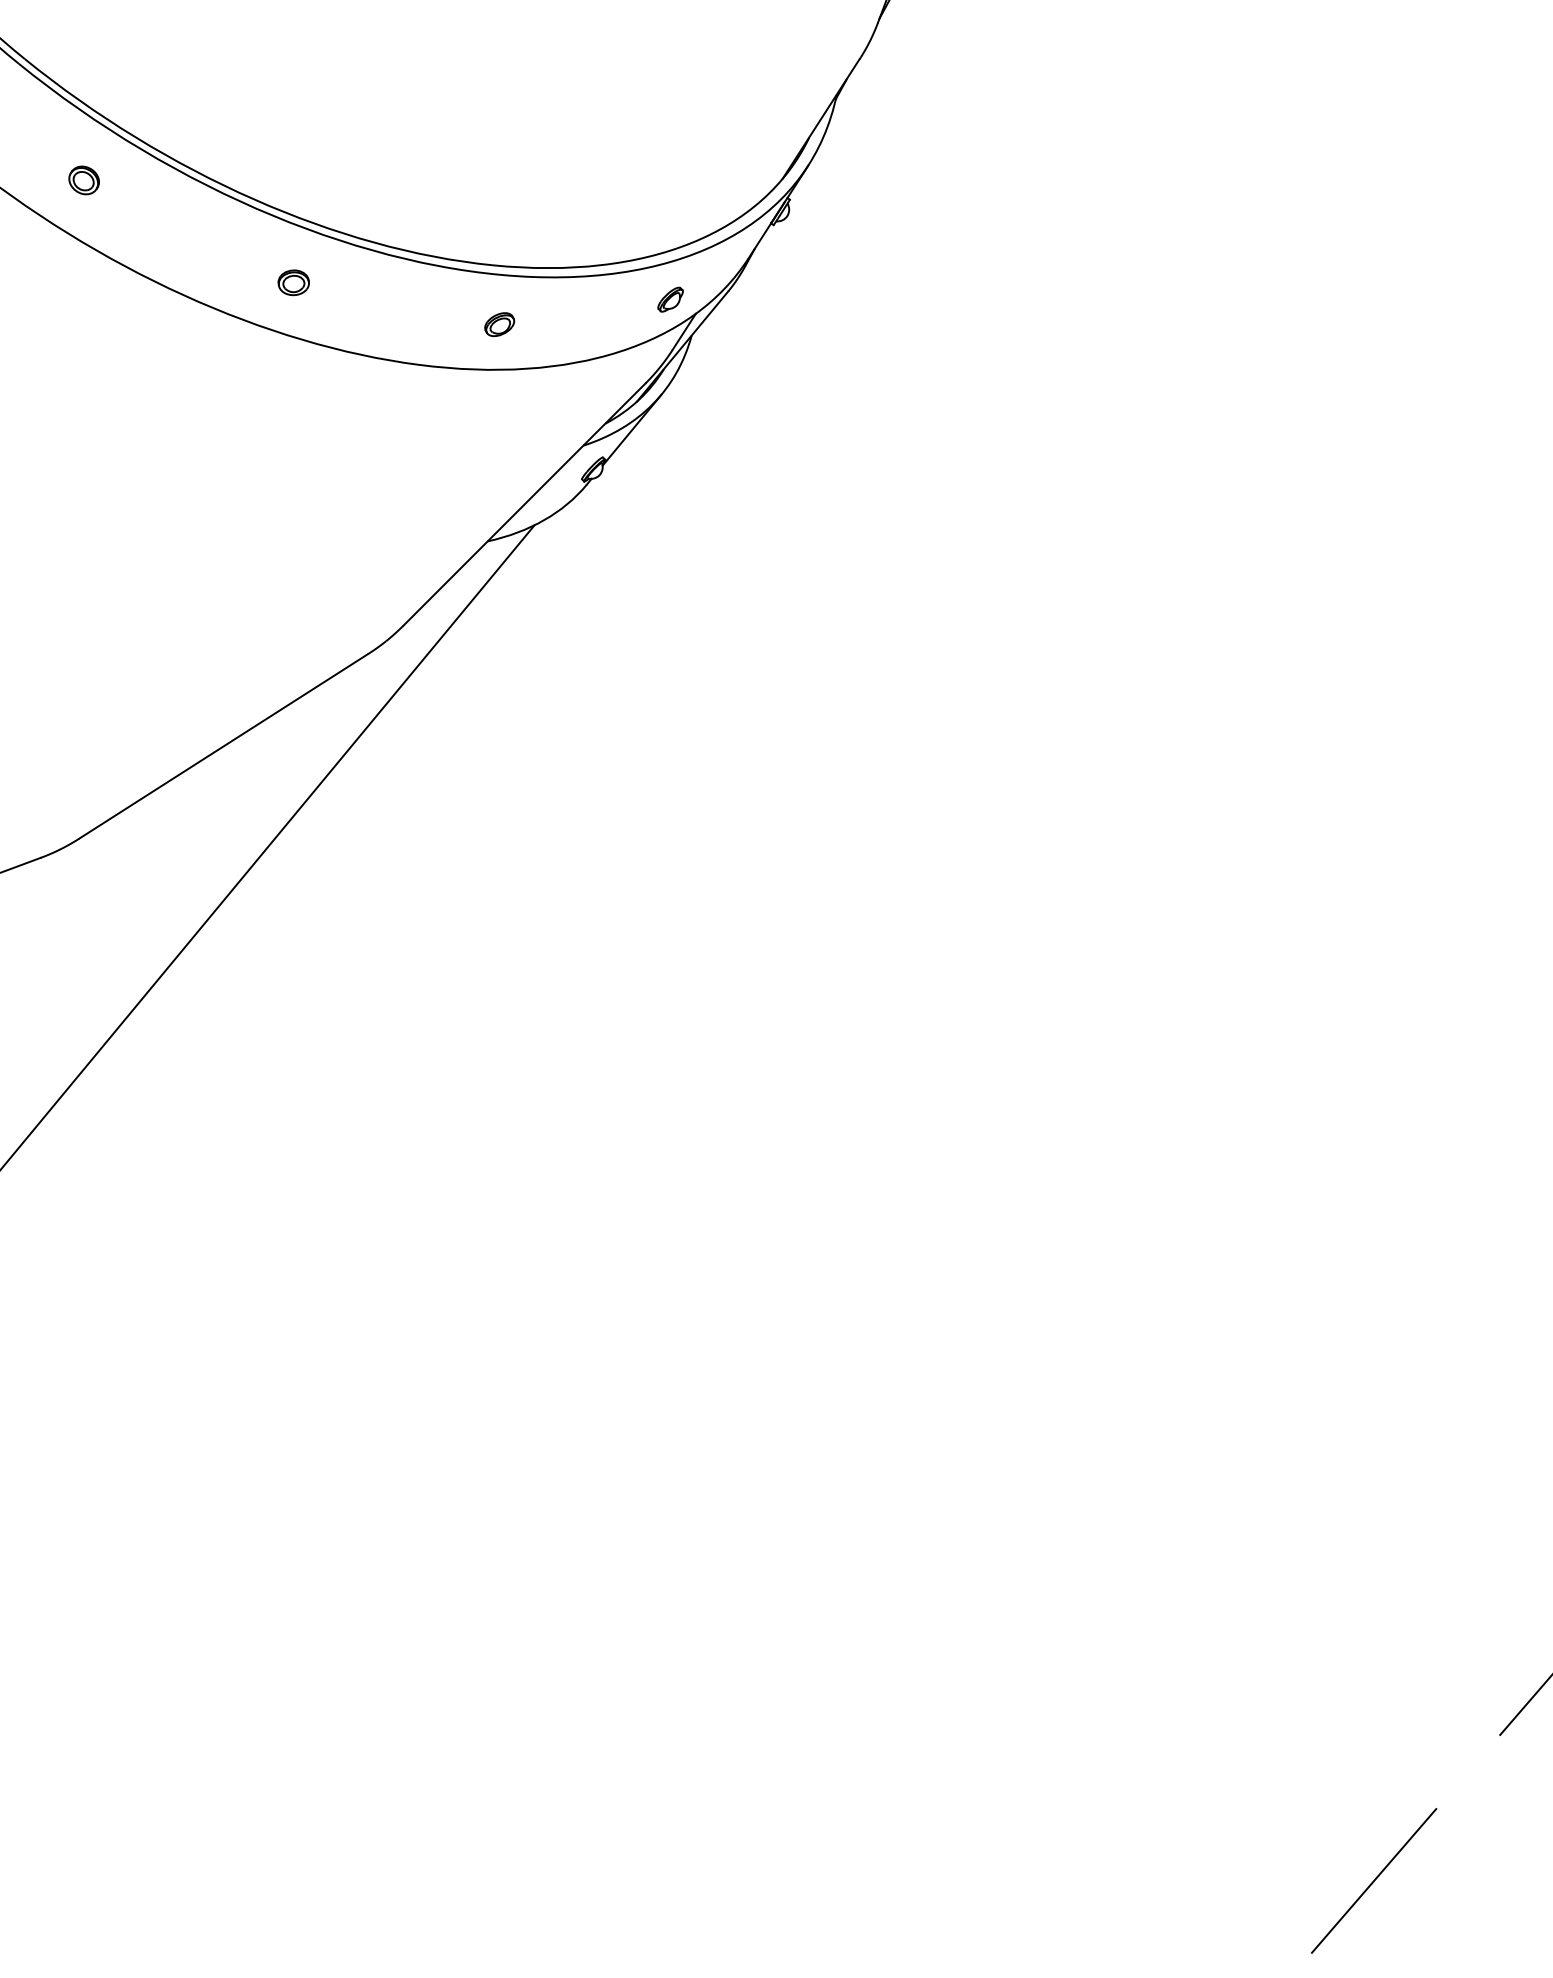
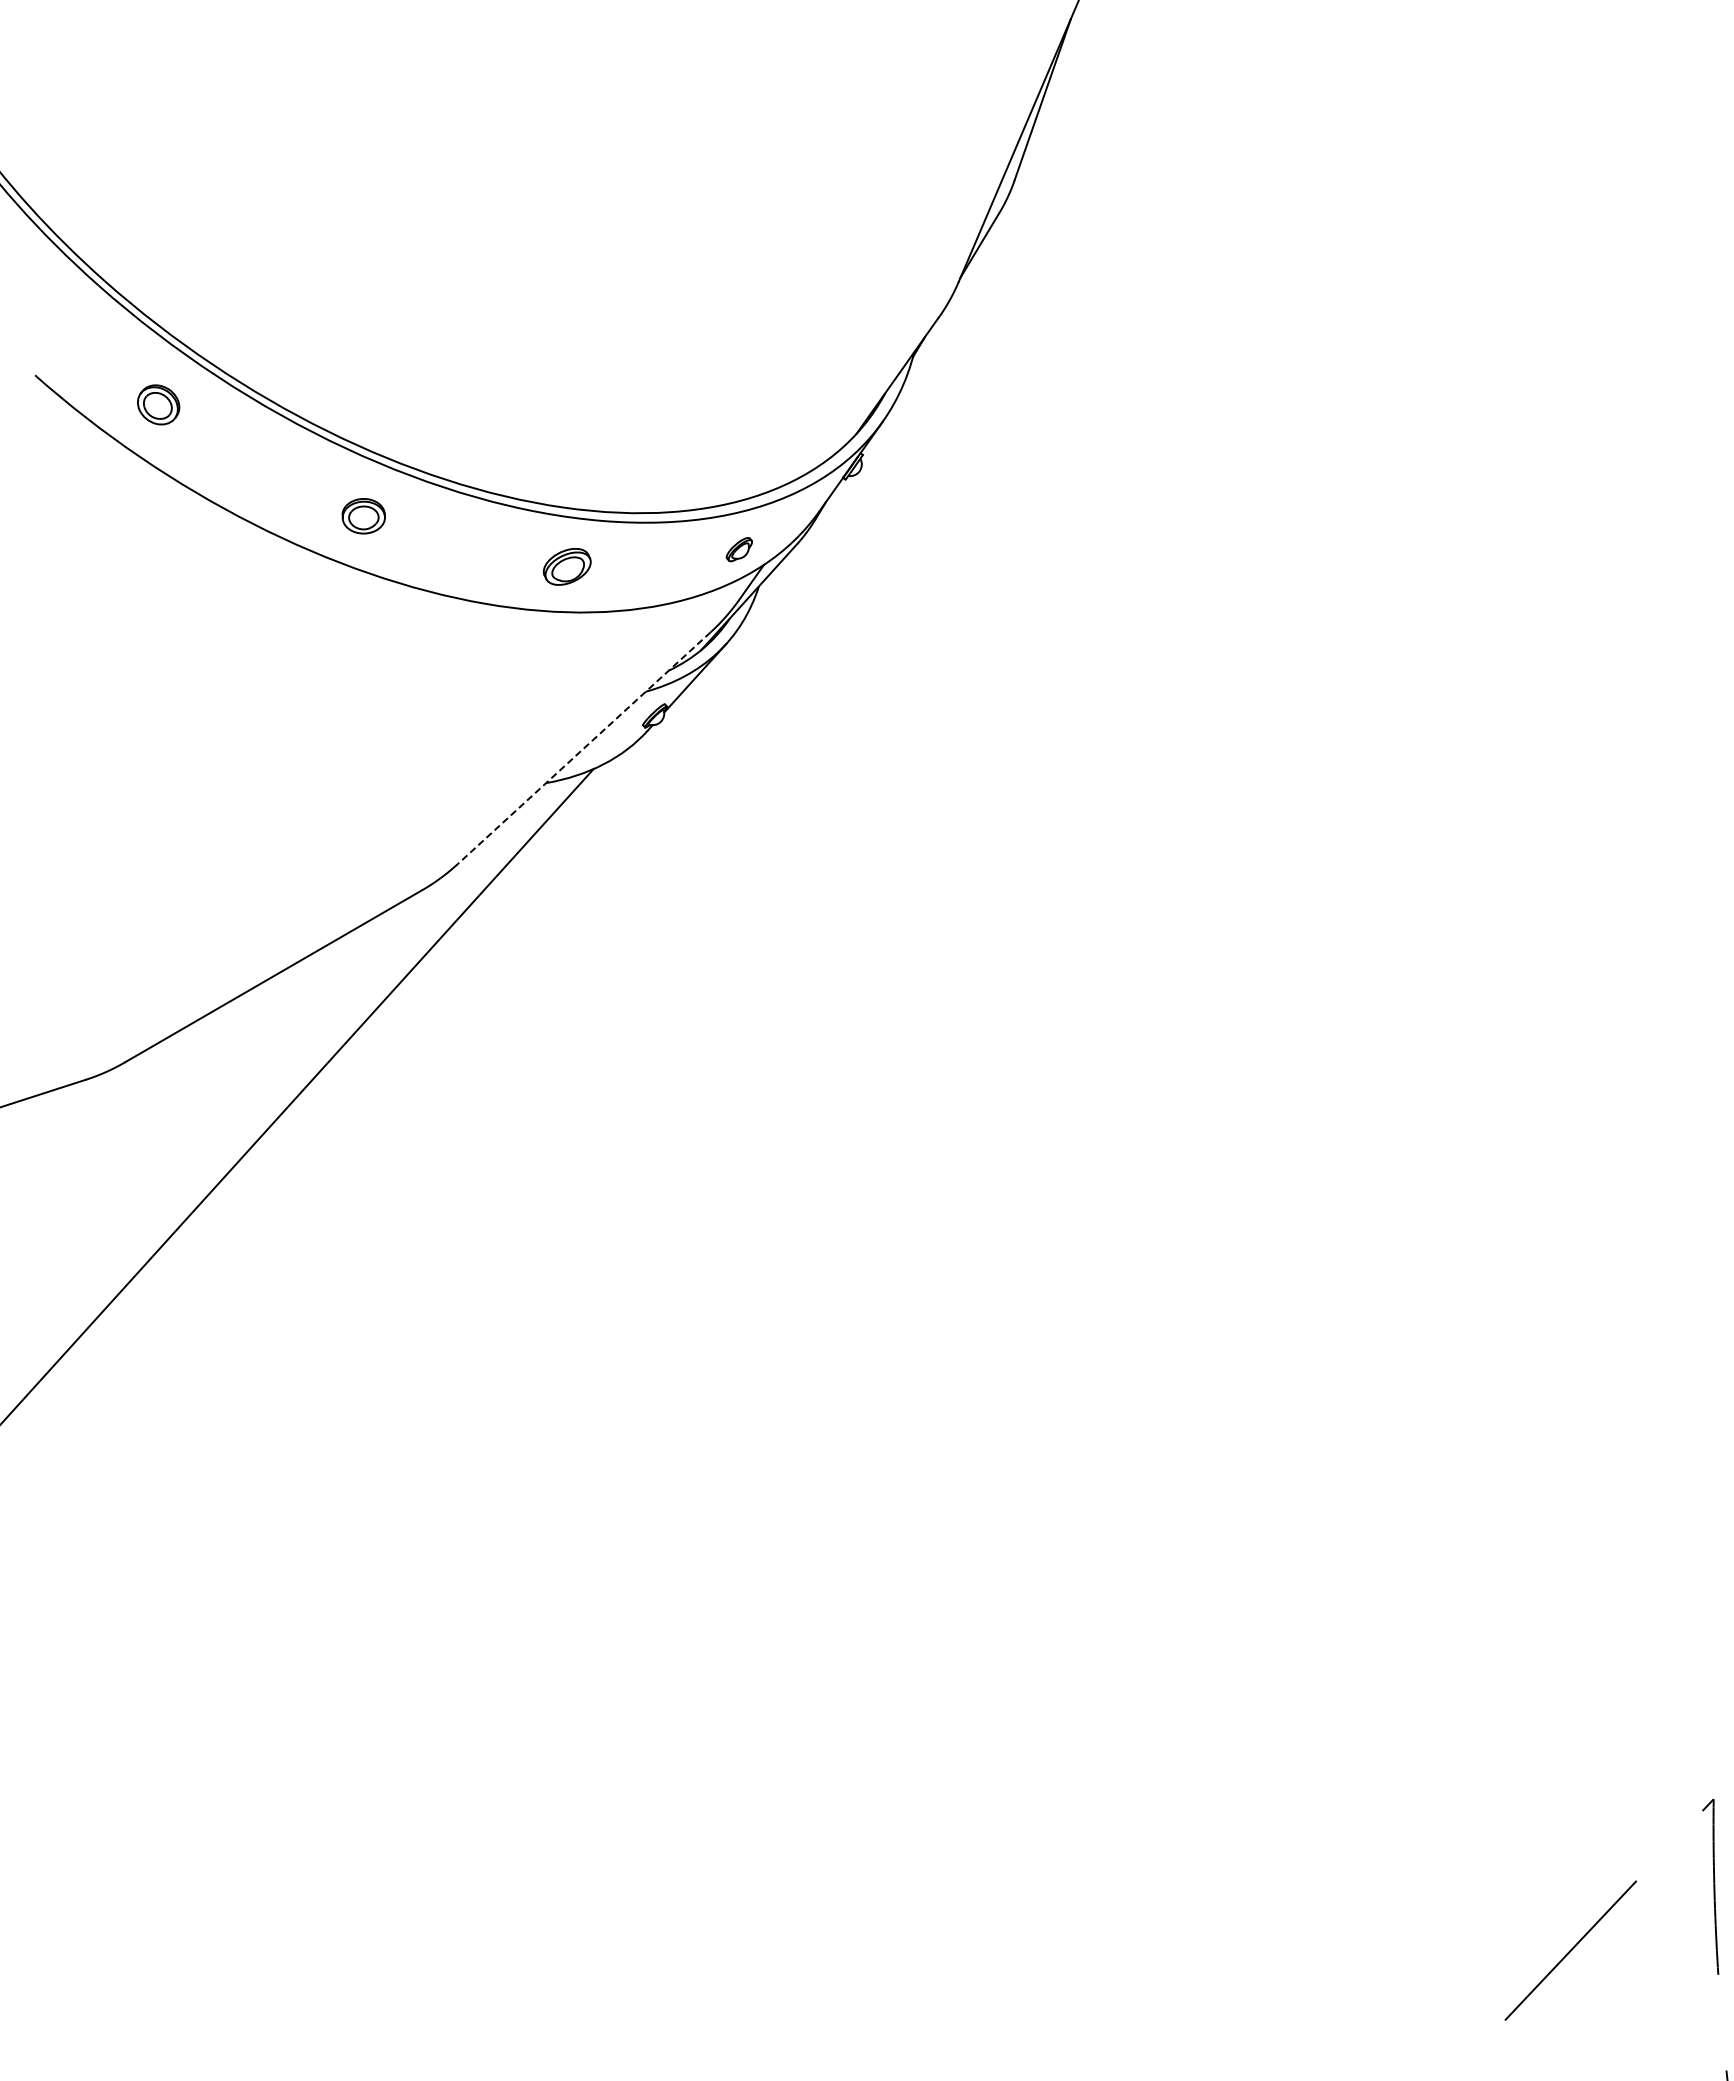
part: (83, 180) -> (158, 404), size x1.4
part: (293, 282) -> (363, 516), size x1.4
part: (499, 325) -> (567, 567), size x1.6
line: (523, 505) -> (583, 748), solid -> dashed

